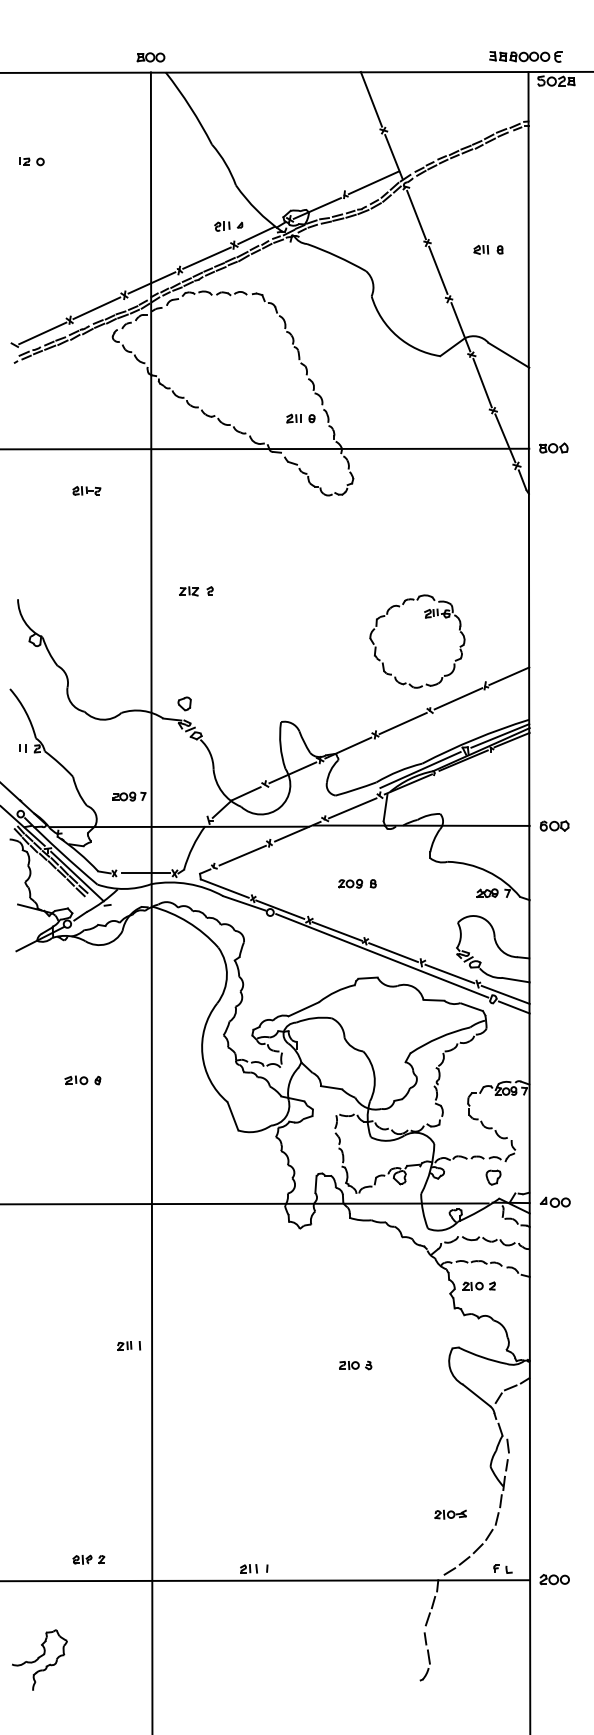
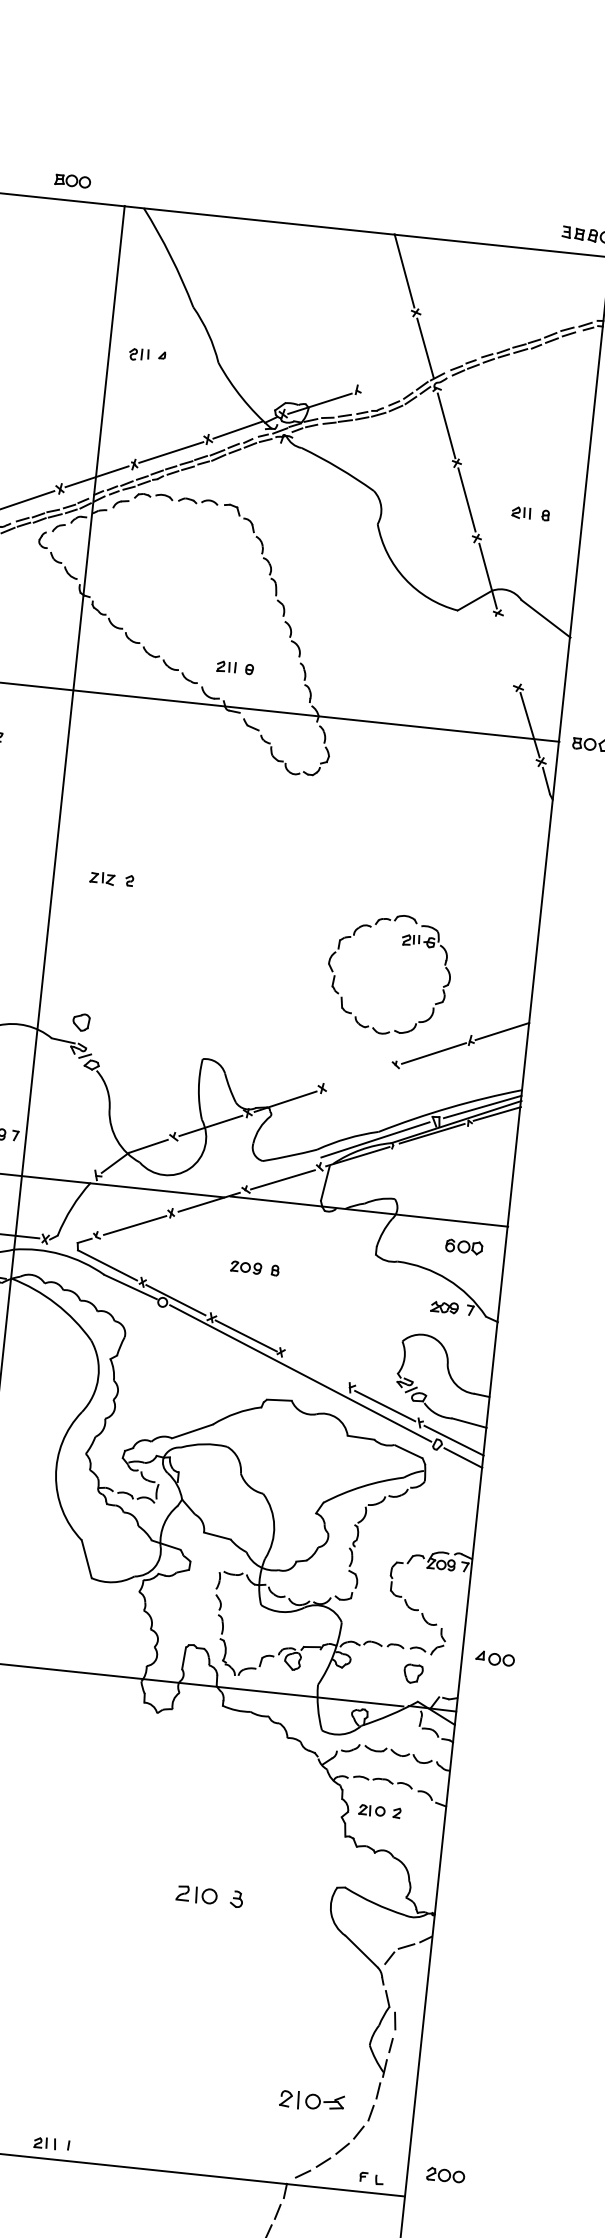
part: (150, 57) -> (72, 180), moved
line: (373, 182) -> (395, 378), removed
part: (228, 226) -> (147, 355), moved
part: (488, 249) -> (530, 513), moved
line: (482, 382) -> (508, 650), removed
part: (300, 418) -> (234, 667), moved
line: (402, 723) -> (358, 1077), removed
part: (554, 825) -> (464, 1246), moved
part: (357, 883) -> (255, 1268), moved
line: (393, 952) -> (315, 1370), removed
part: (554, 1201) -> (494, 1657), moved
part: (355, 1365) -> (210, 1896), size x1.6
part: (450, 1514) -> (311, 2101), size x1.6
part: (554, 1579) -> (445, 2175), moved

